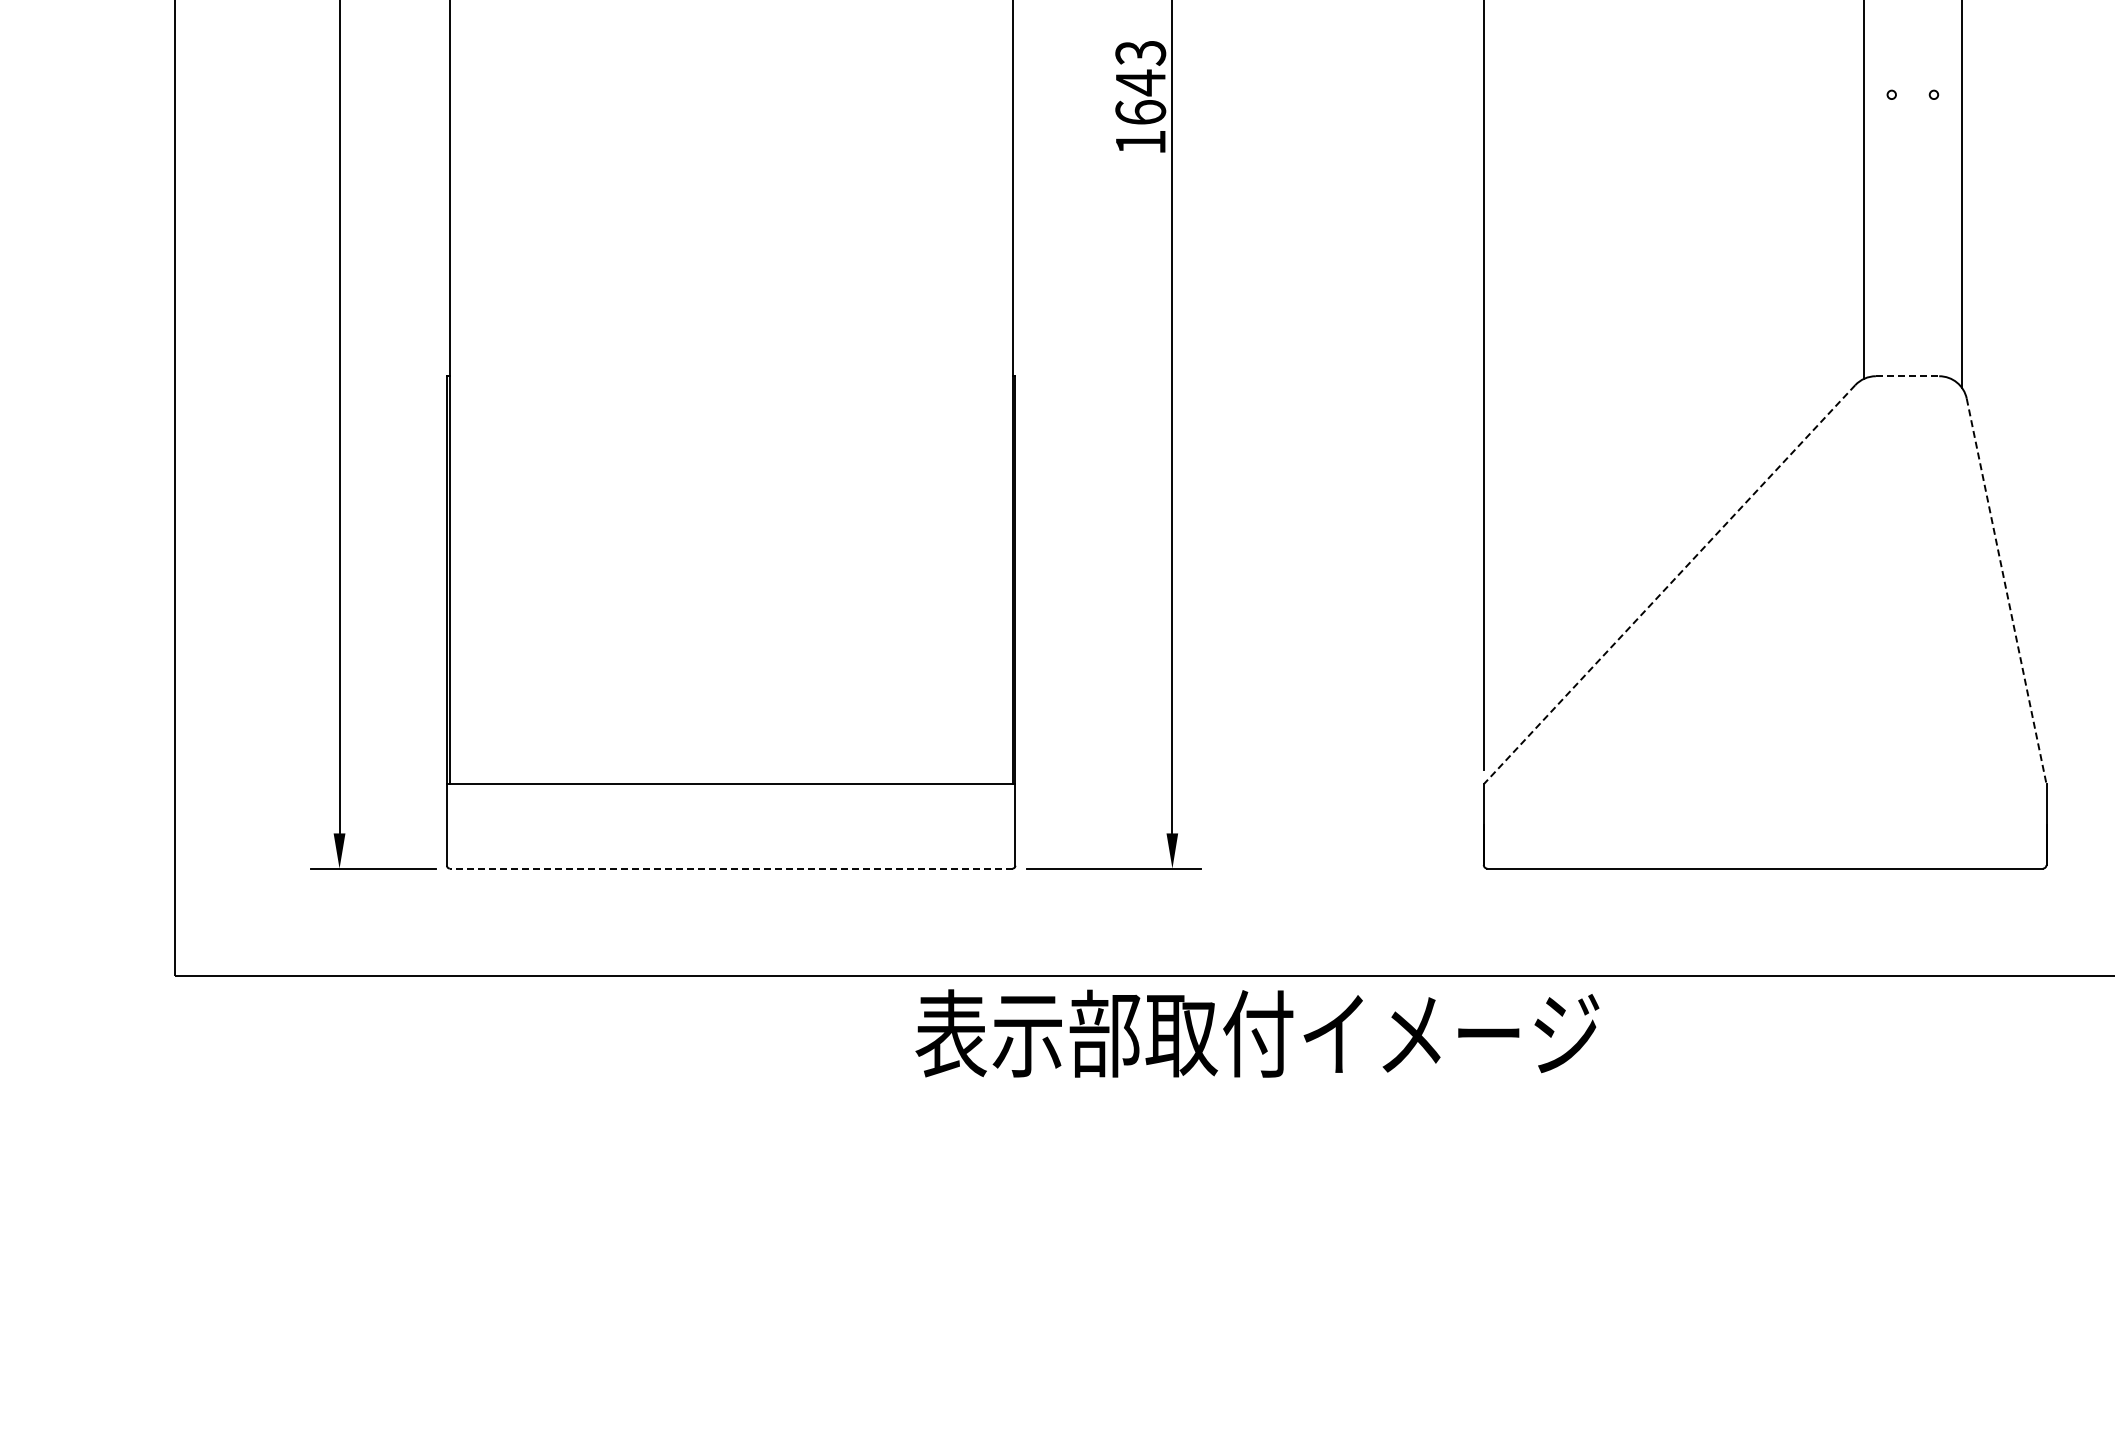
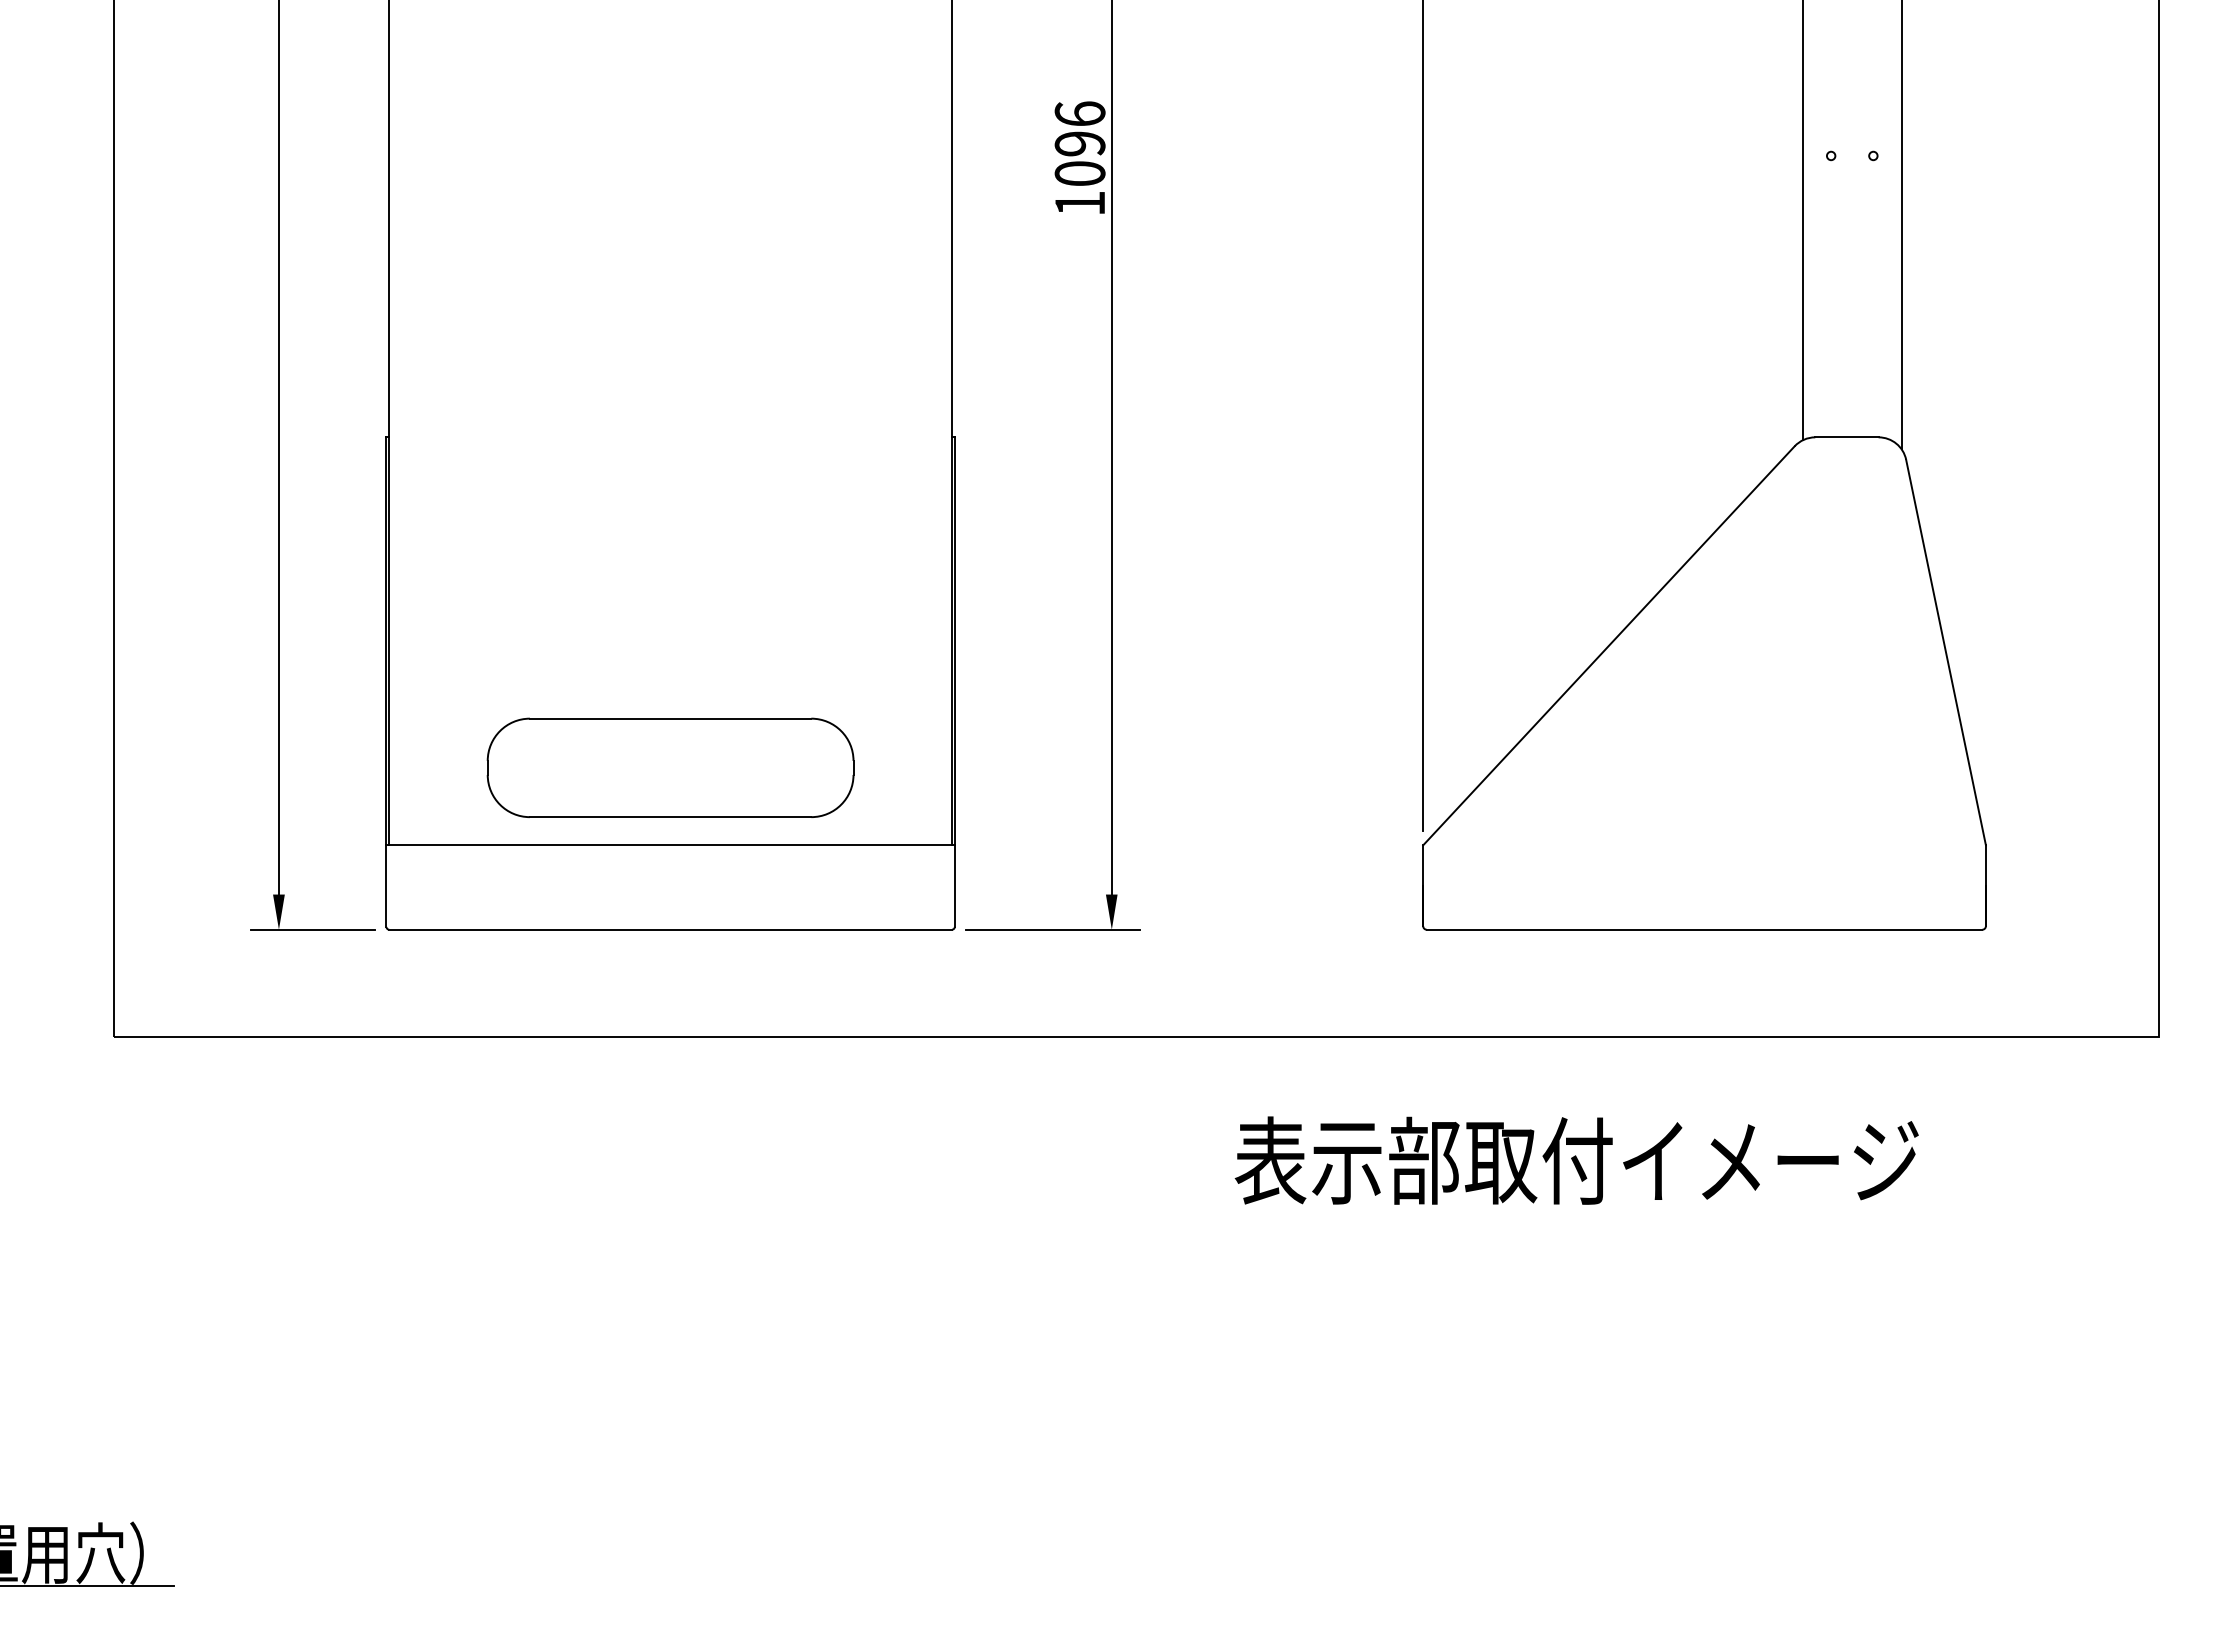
text: (1140, 82) -> (1079, 143), 1643 -> 1096
line: (1907, 376) -> (1846, 437), dashed -> solid
line: (1669, 584) -> (1608, 645), dashed -> solid
line: (2007, 591) -> (1946, 652), dashed -> solid
part: (731, 706) -> (670, 767), added
line: (731, 868) -> (670, 929), dashed -> solid
text: (1257, 1033) -> (1576, 1160), moved

